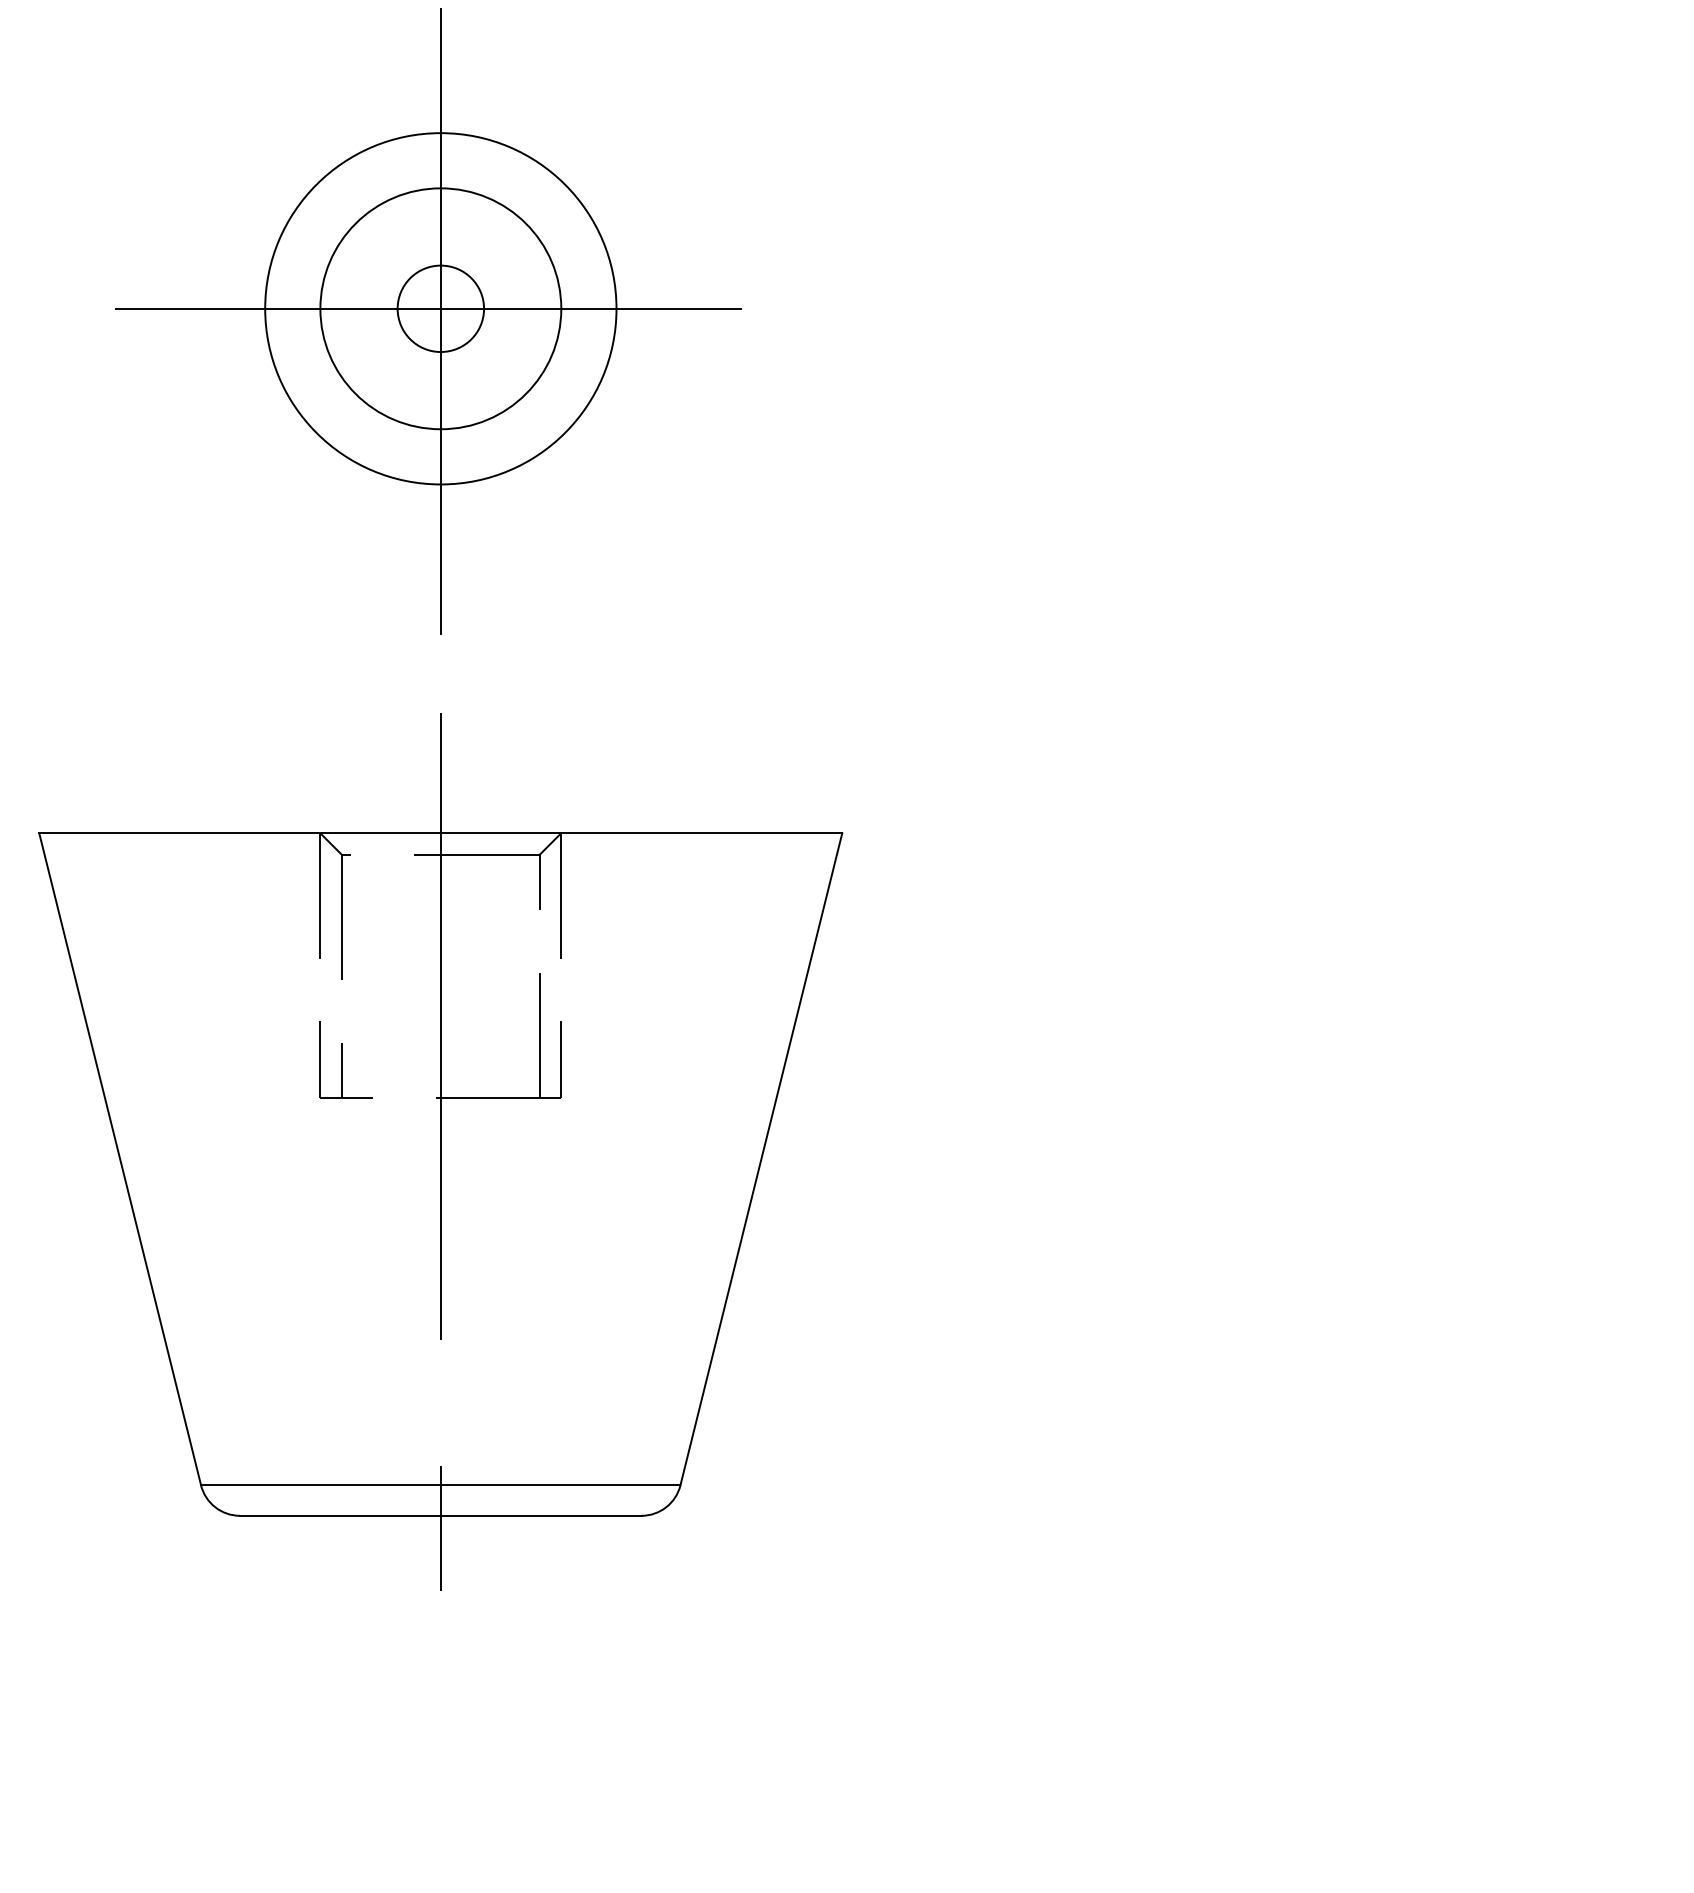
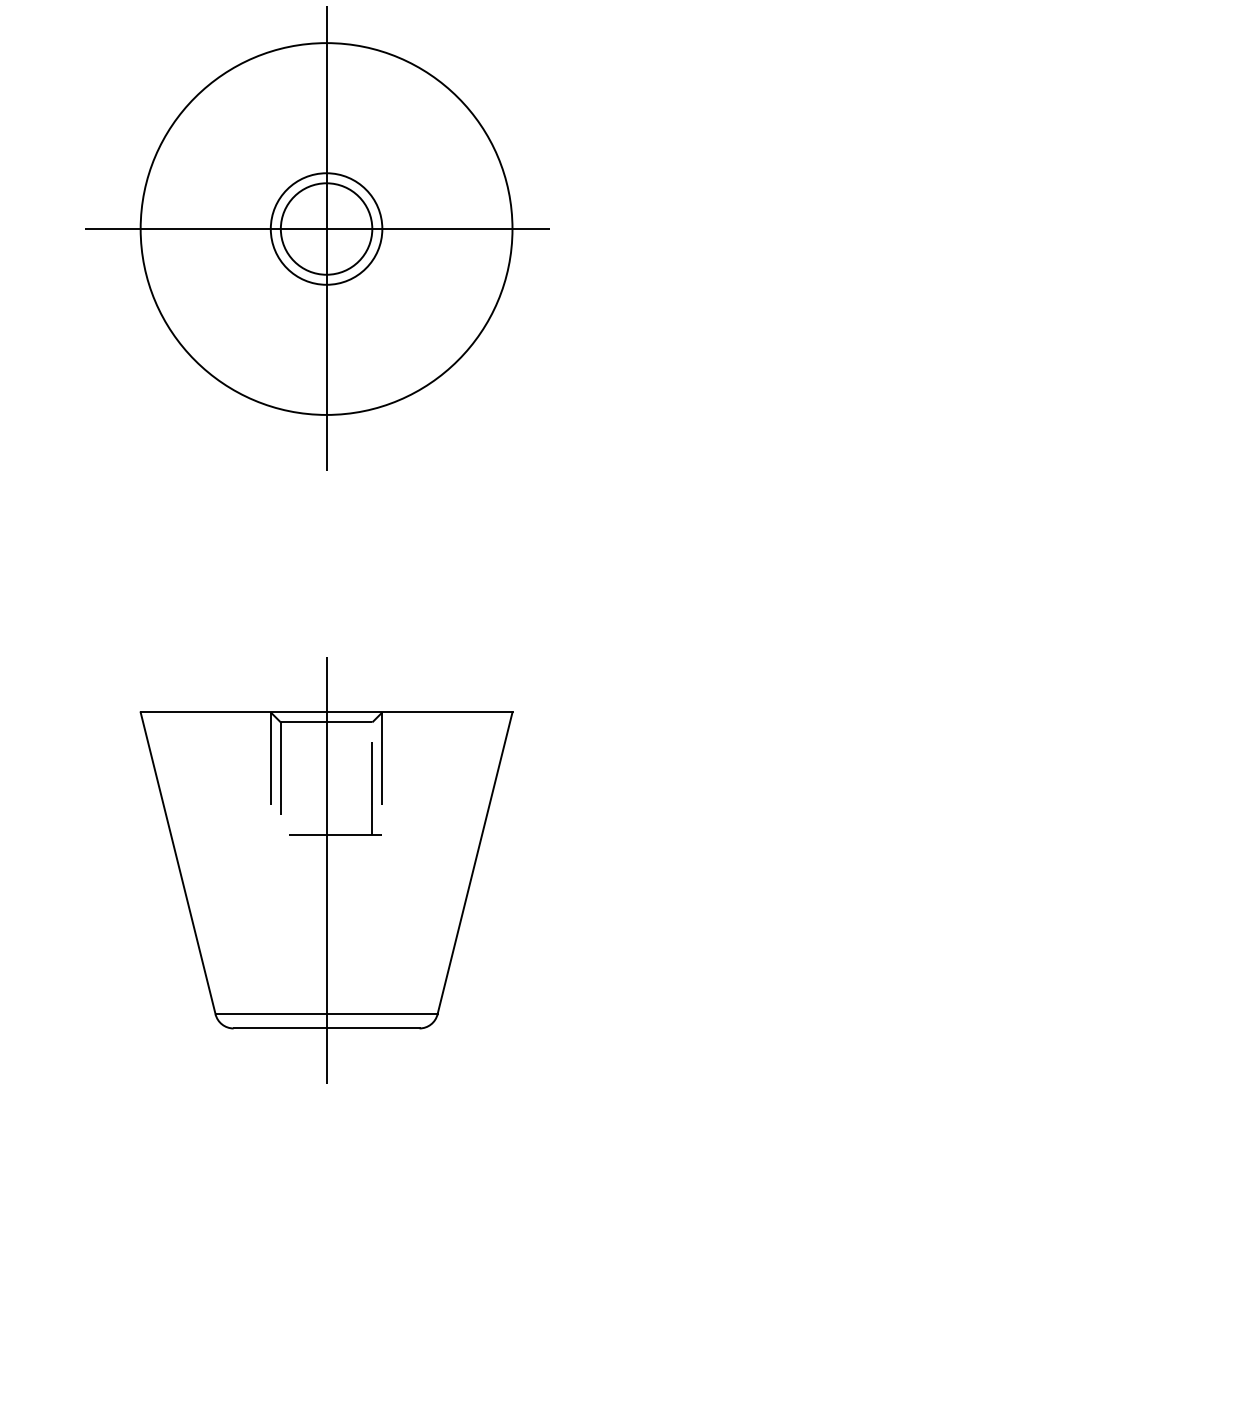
circle: (440, 308) -> (326, 228), size x0.62
circle: (440, 308) -> (326, 228), size x1.43
circle: (440, 308) -> (326, 228), size x1.43
part: (440, 1174) -> (326, 870), size x0.62

